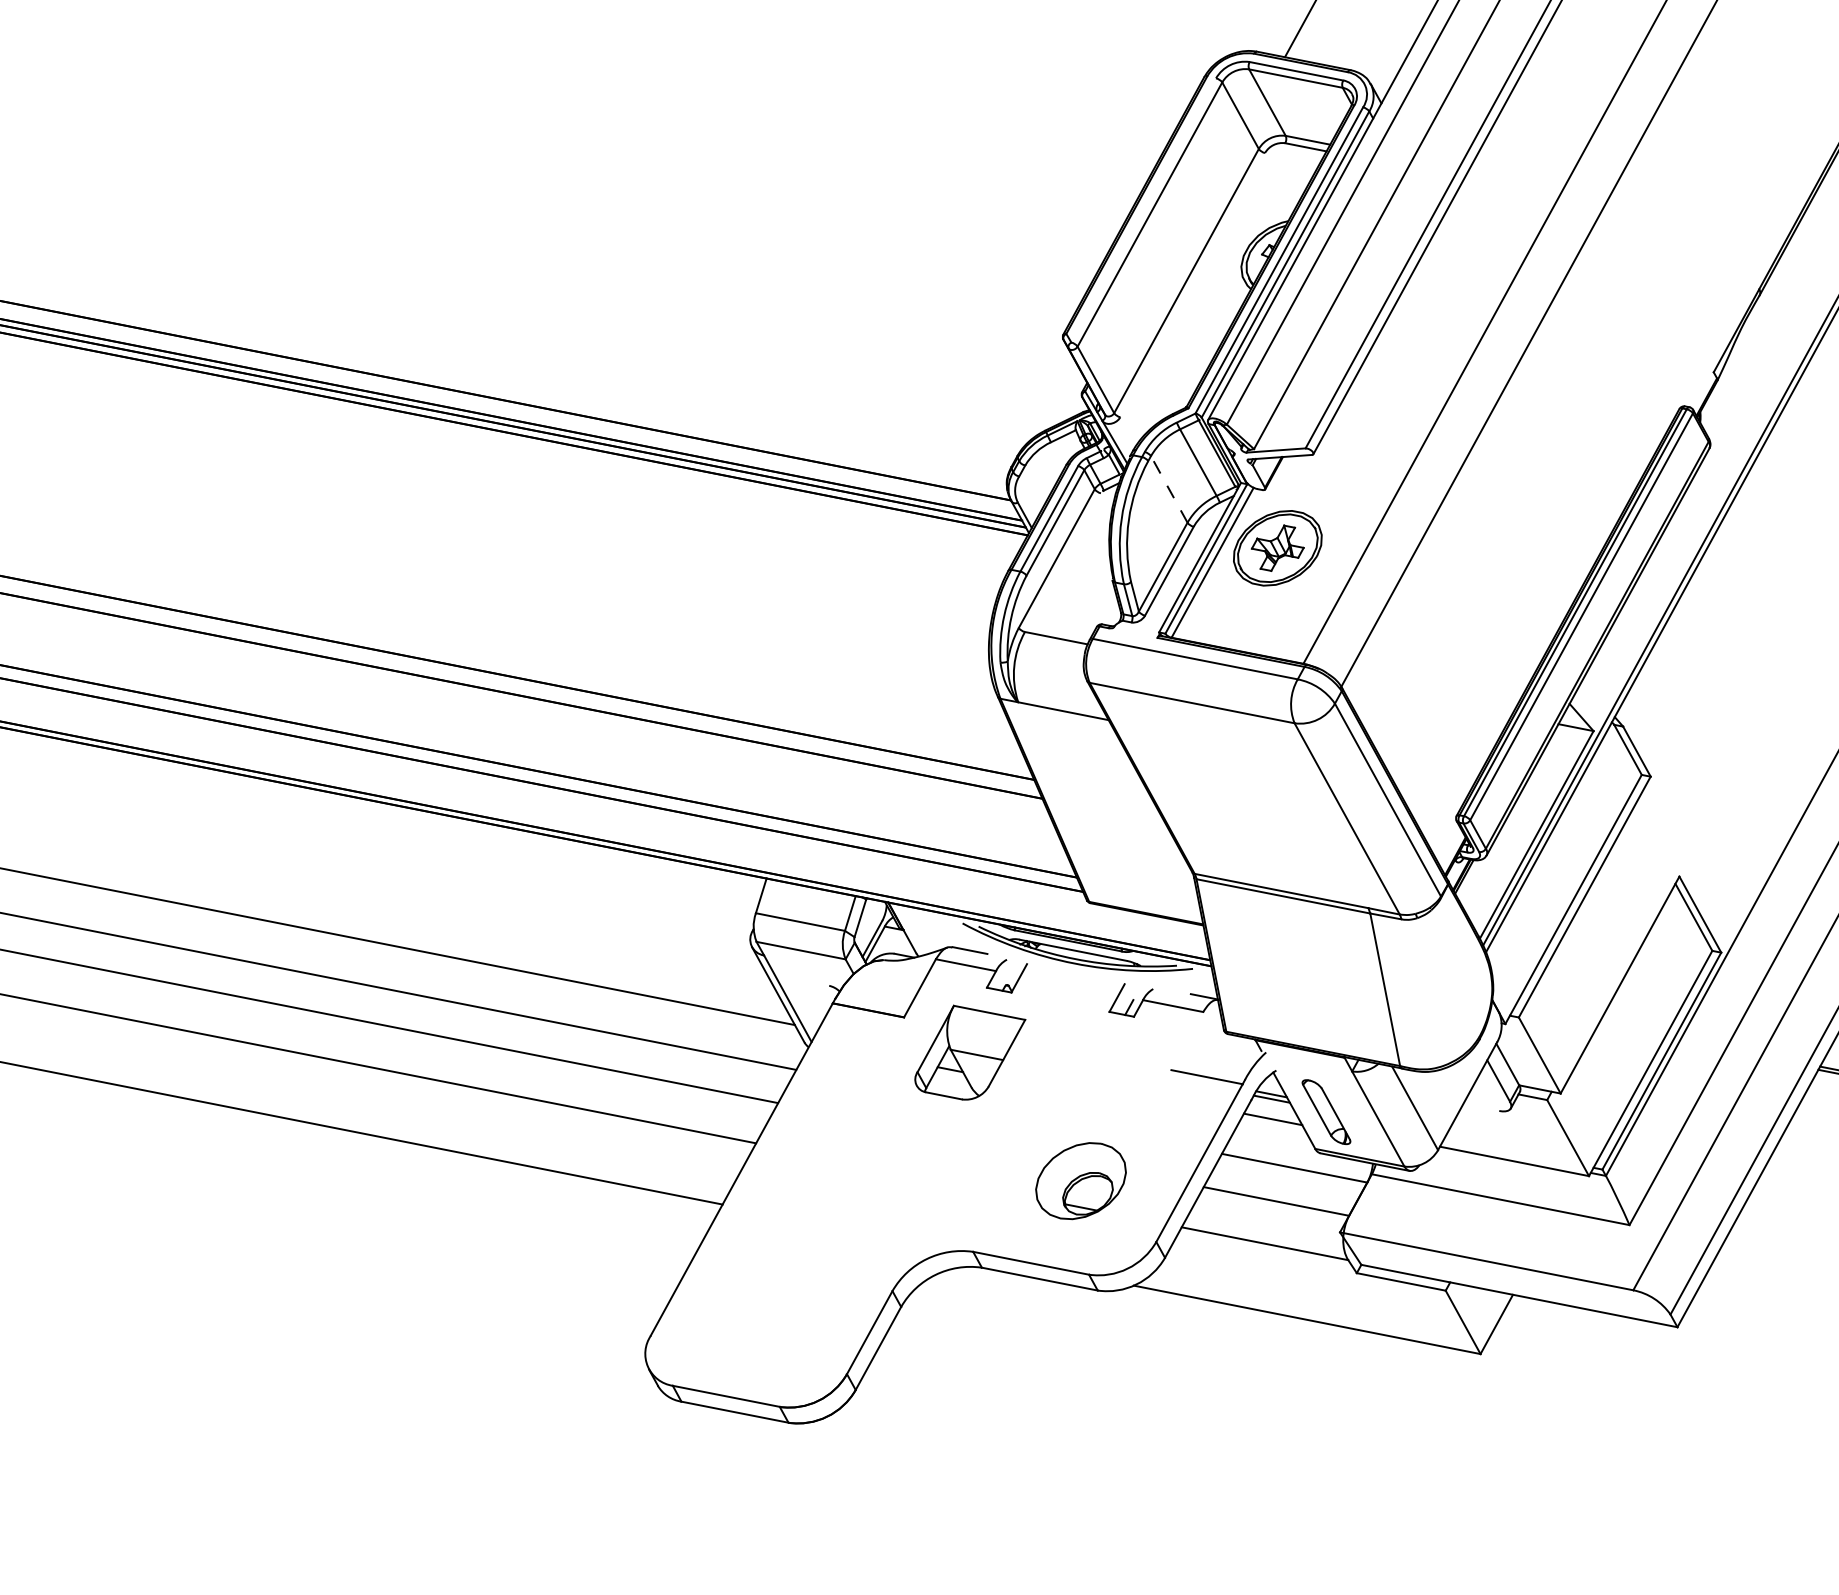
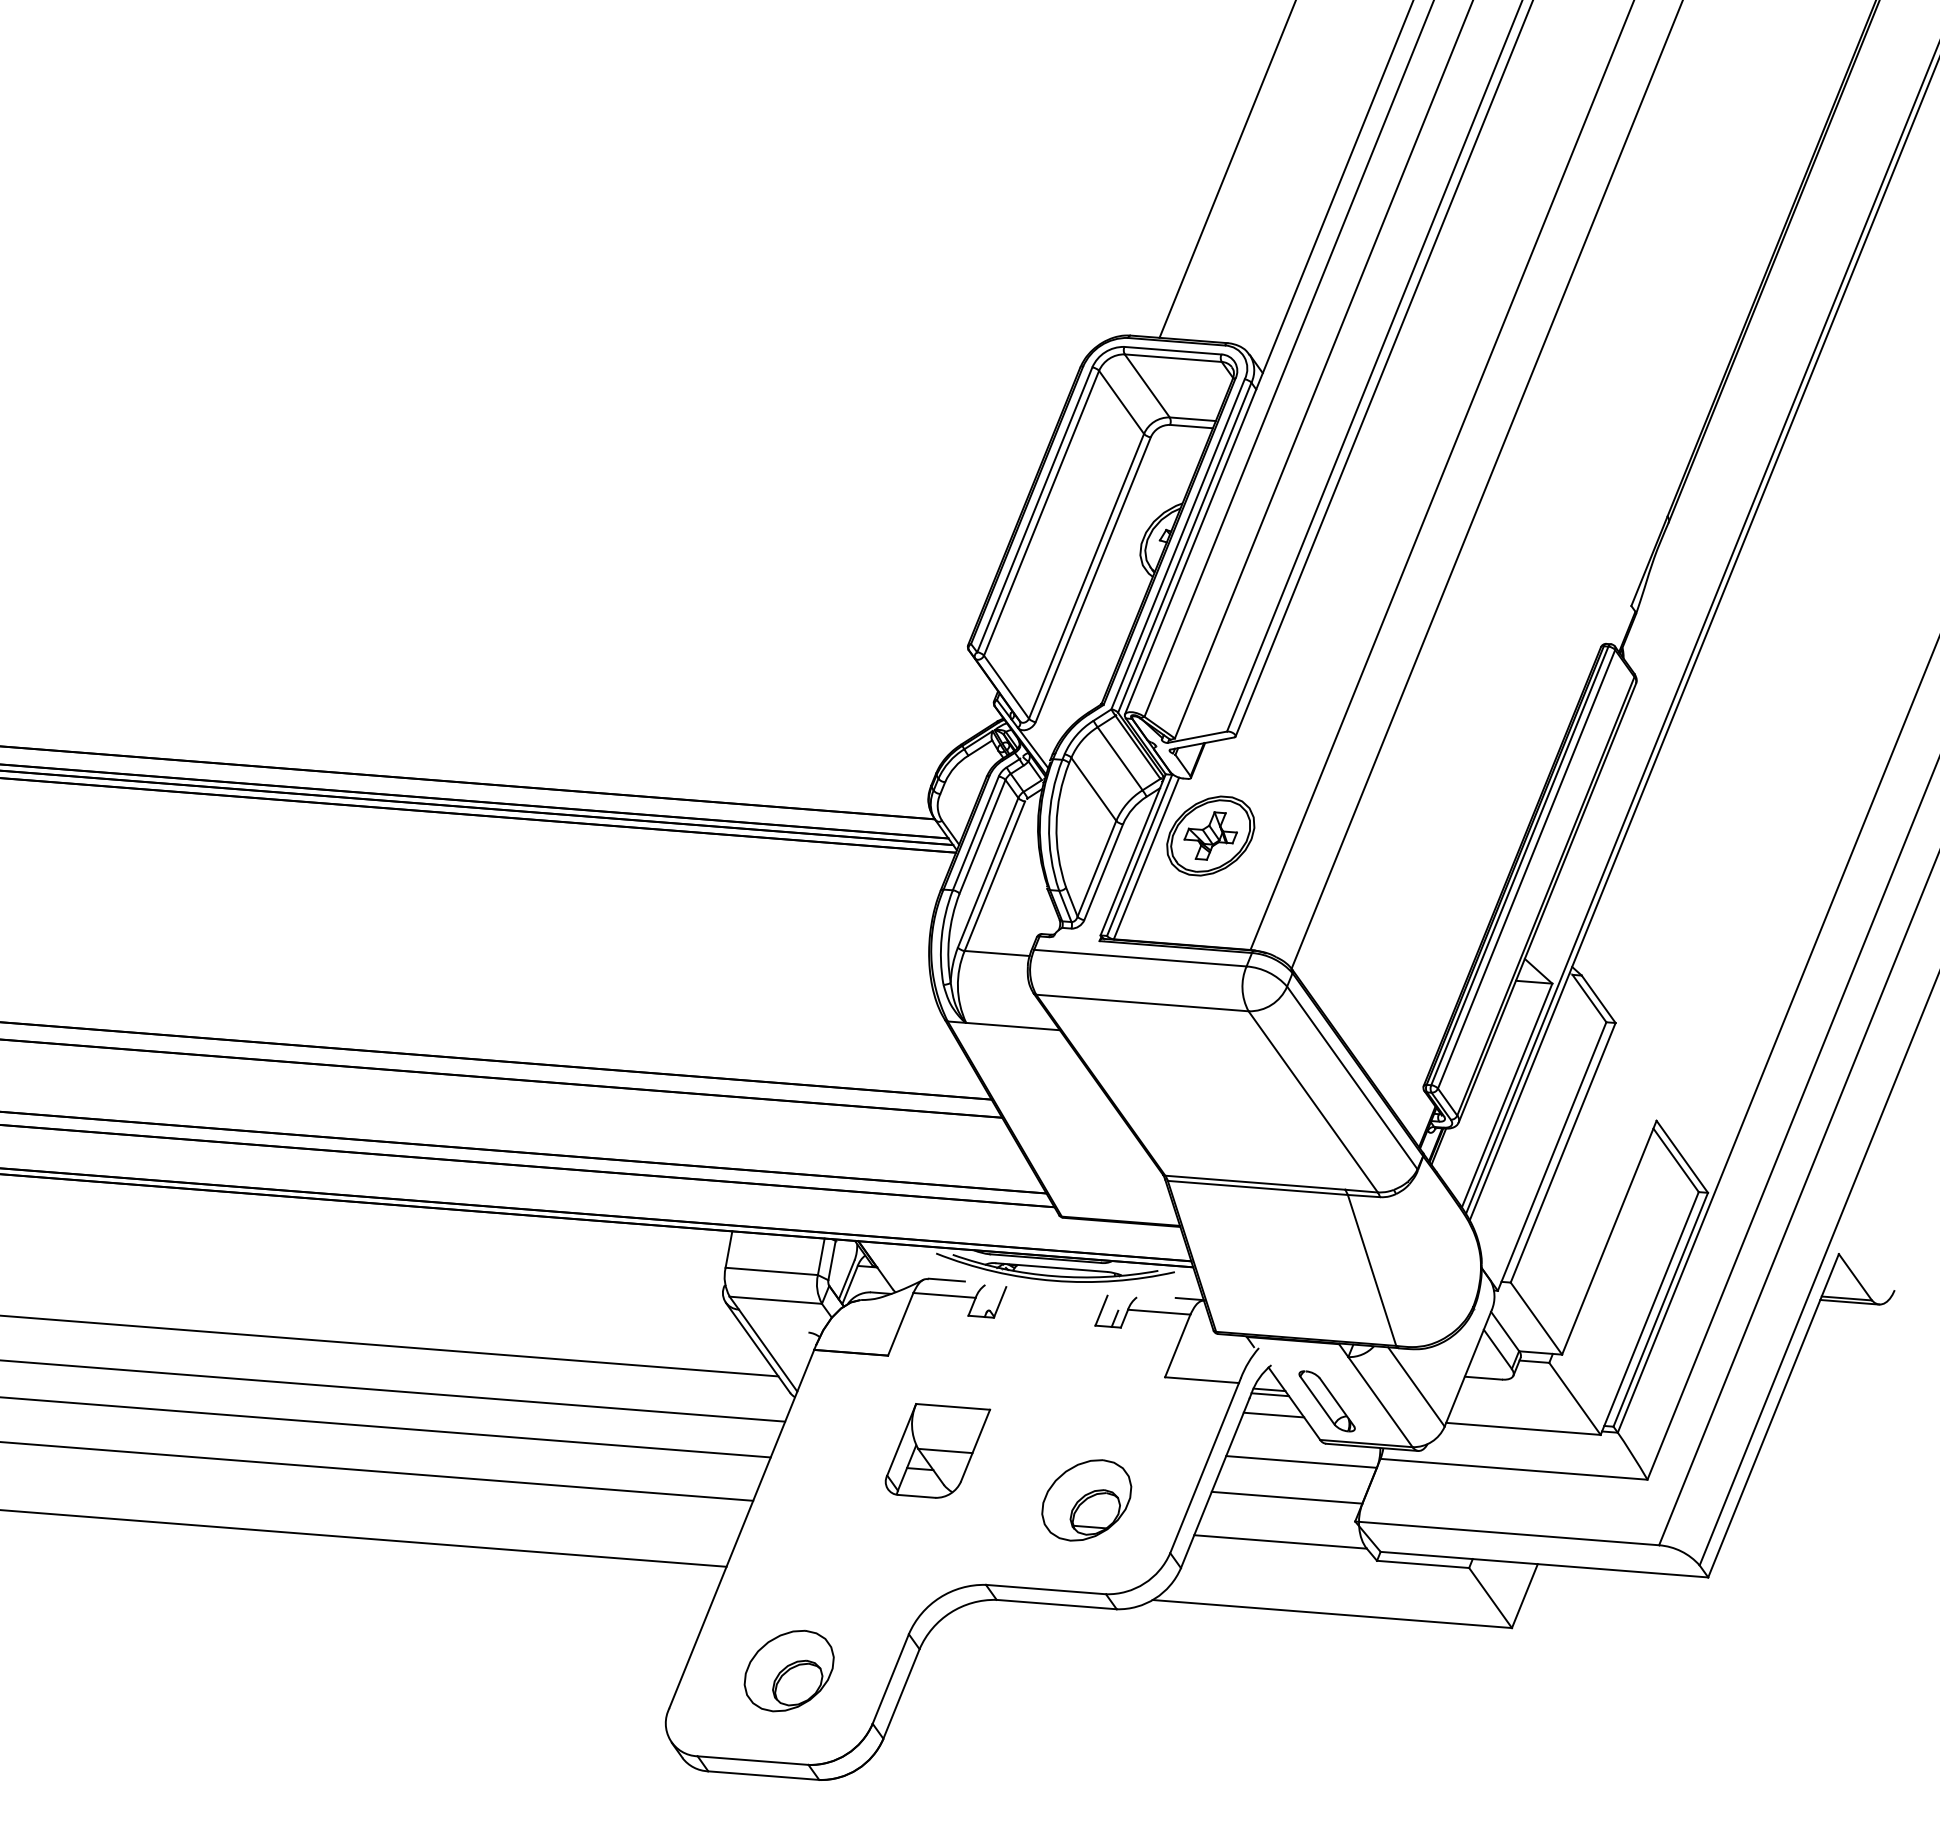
line: (1143, 210) -> (1034, 509), added
line: (1191, 284) -> (1092, 579), added
line: (1168, 489) -> (1093, 789), dashed -> solid
line: (1062, 561) -> (994, 875), added
line: (1187, 1040) -> (1177, 1345), added
part: (969, 1053) -> (937, 1450), moved
line: (1480, 1106) -> (1482, 1377), added
part: (771, 1312) -> (788, 1670), added

